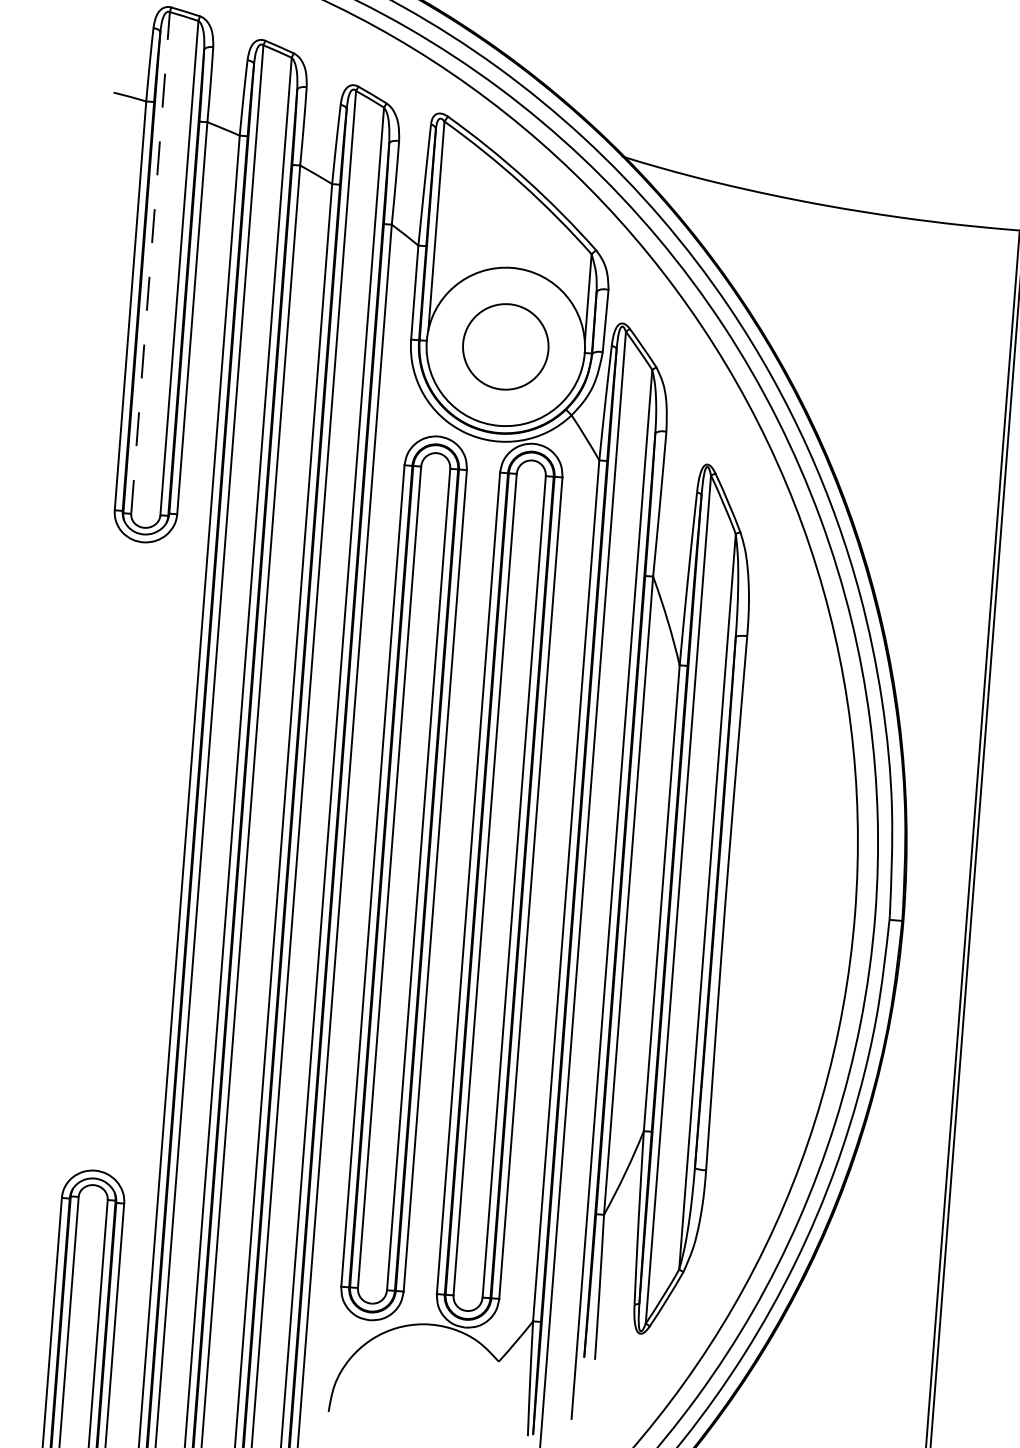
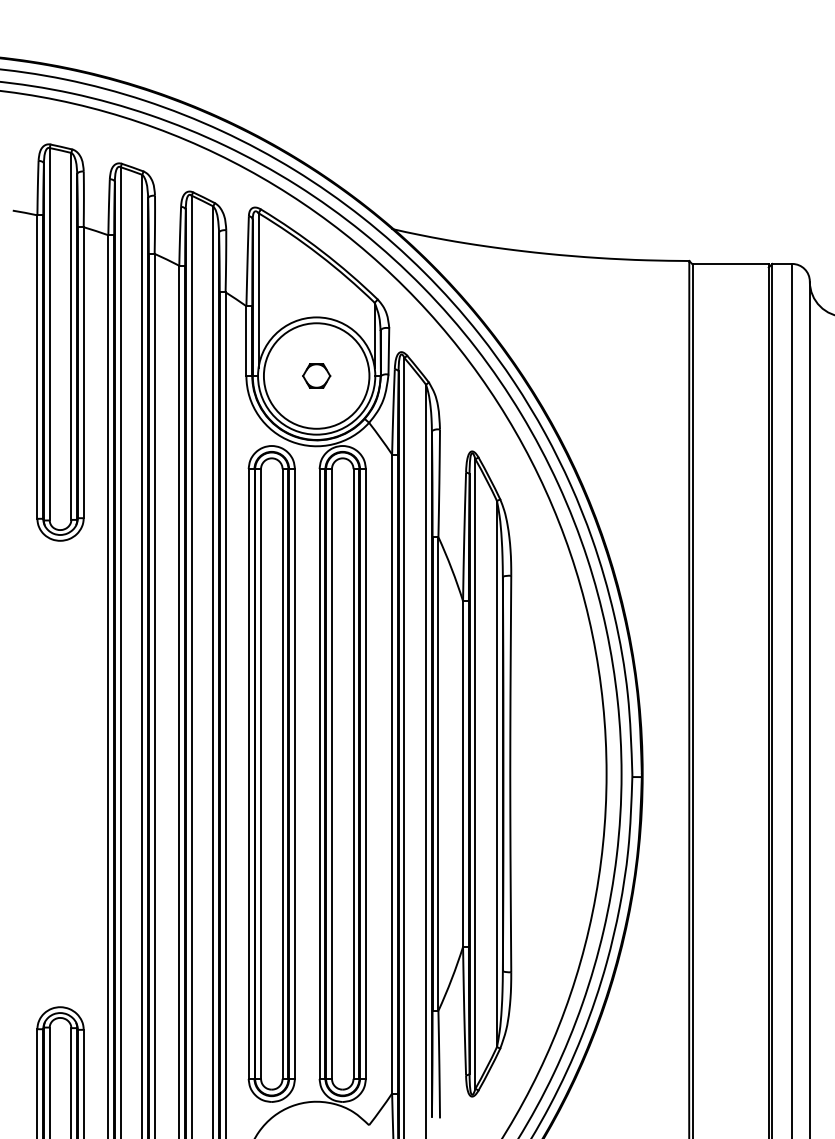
line: (150, 261) -> (49, 333), dashed -> solid
circle: (505, 346) -> (316, 375), size x1.67
part: (505, 346) -> (316, 375), added

